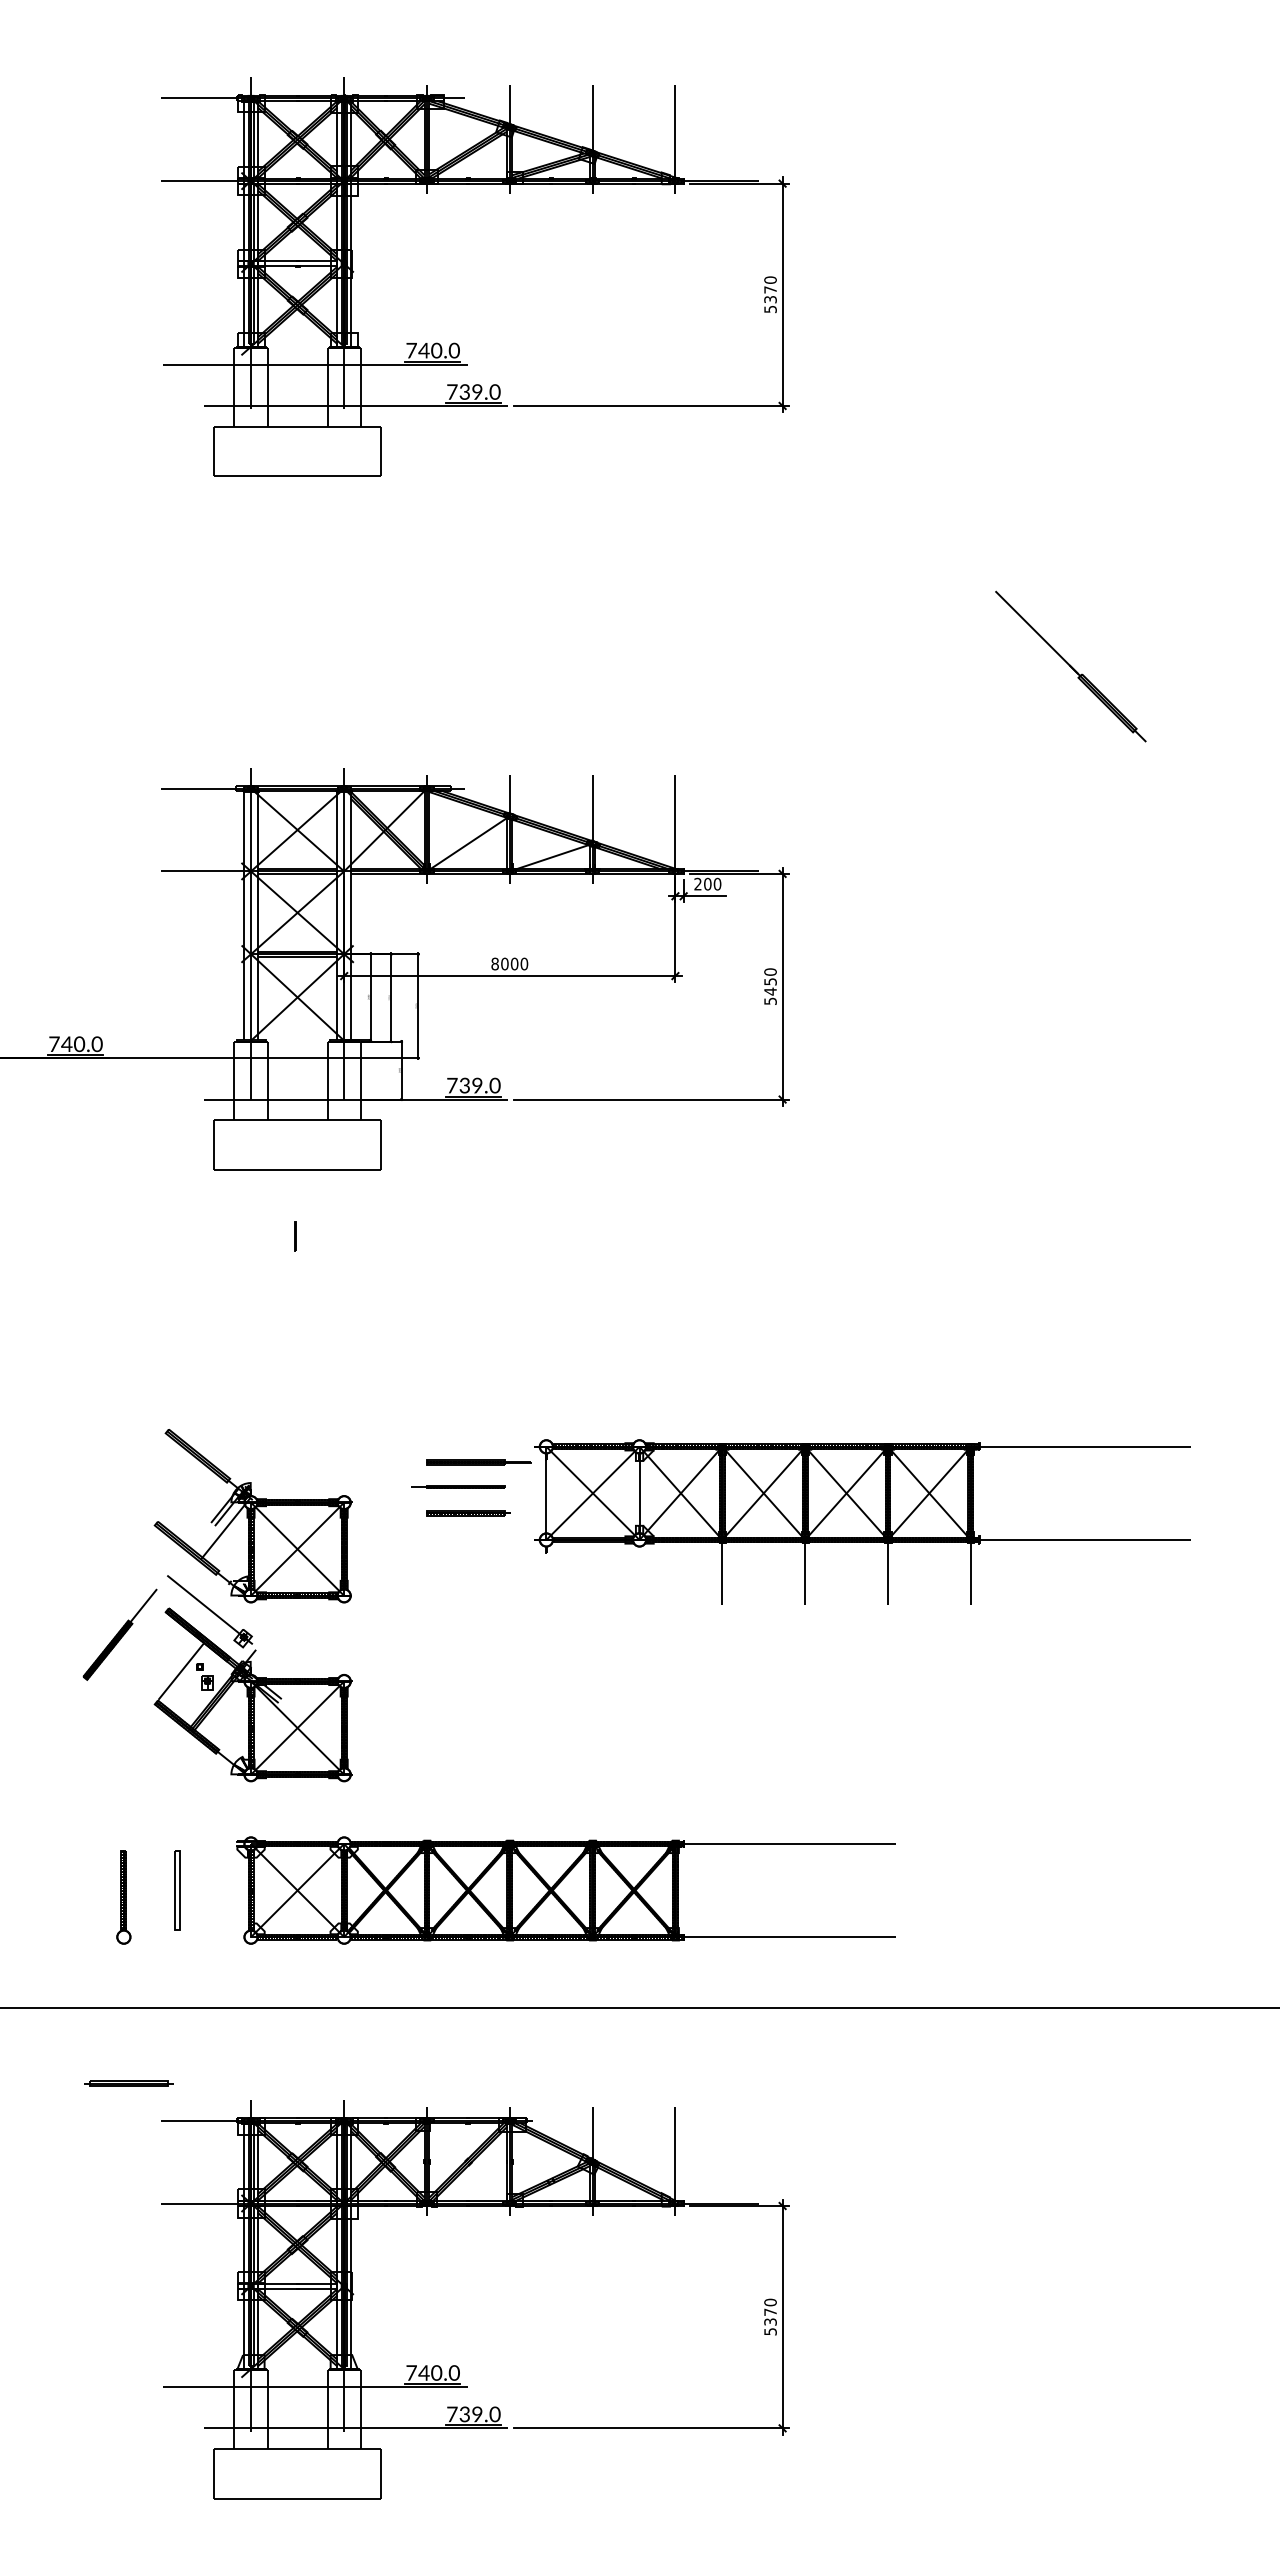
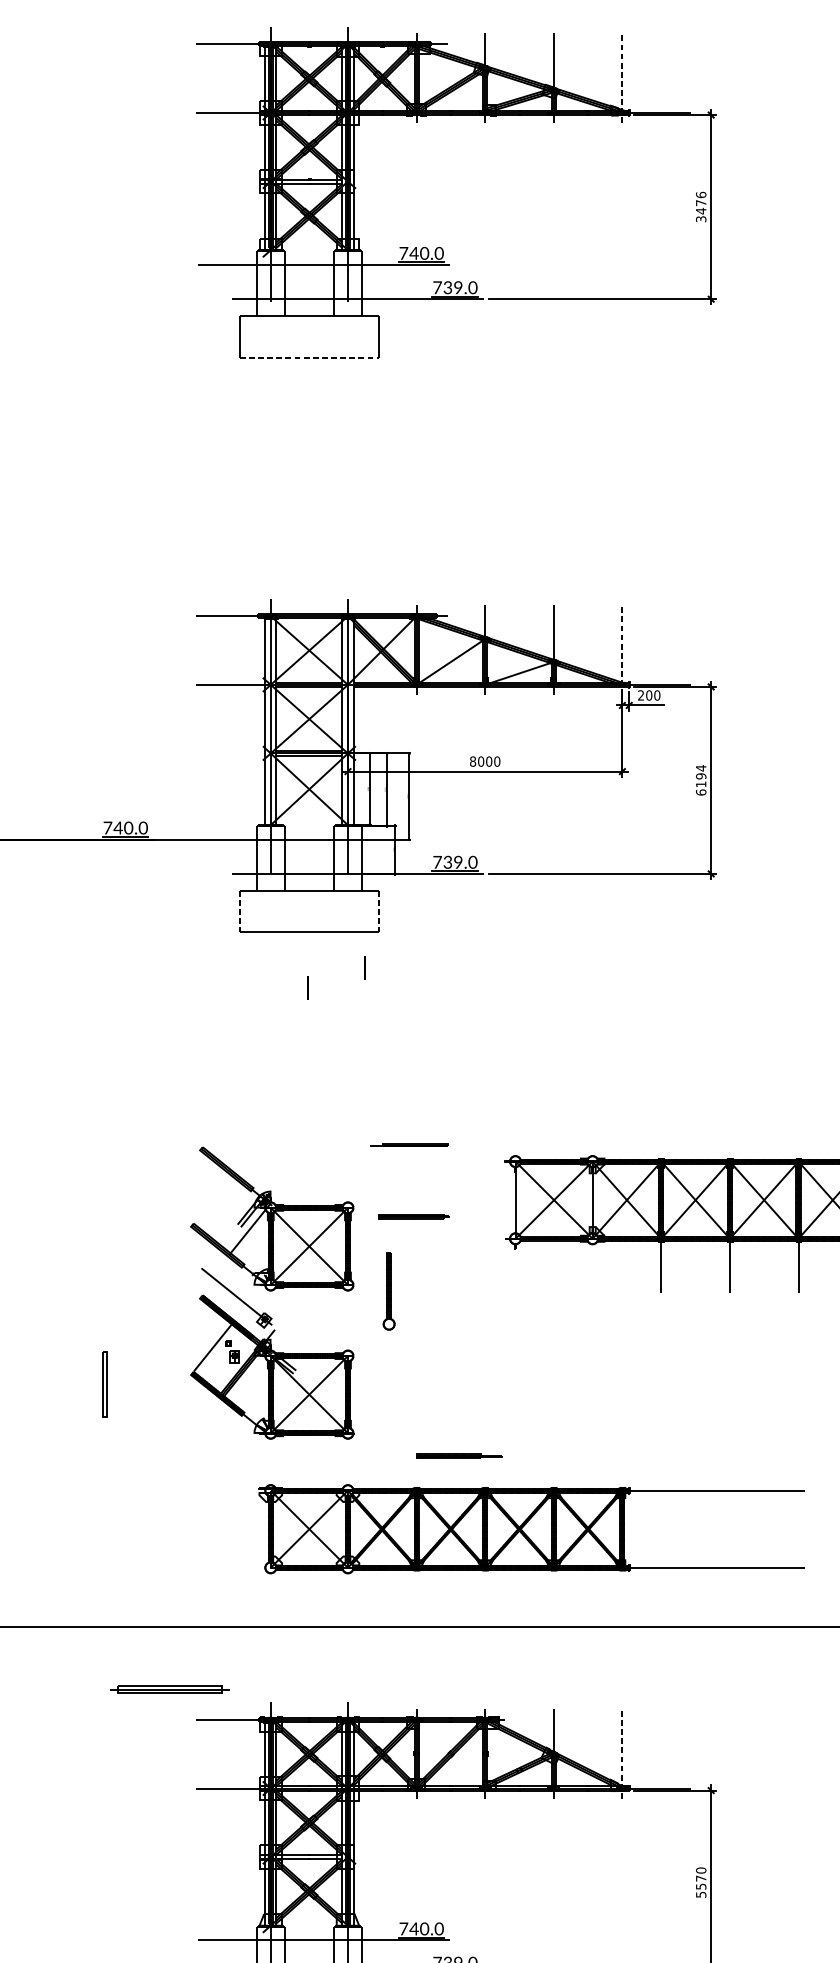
line: (675, 138) -> (622, 77), solid -> dashed
text: (770, 294) -> (701, 206), 5370 -> 3476
line: (297, 476) -> (309, 357), solid -> dashed
line: (675, 829) -> (622, 650), solid -> dashed
text: (770, 986) -> (701, 780), 5450 -> 6194
line: (213, 1145) -> (239, 911), solid -> dashed
line: (381, 1145) -> (378, 911), solid -> dashed
line: (364, 1213) -> (364, 968), added
part: (478, 1462) -> (459, 1456), moved
line: (458, 1486) -> (409, 1144), moved
part: (468, 1513) -> (413, 1216), moved
part: (119, 1634) -> (161, 1317), removed
part: (177, 1890) -> (105, 1384), moved
part: (123, 1897) -> (388, 1291), moved
part: (128, 2083) -> (169, 1689), size x1.6
line: (675, 2161) -> (622, 1753), solid -> dashed
text: (769, 2321) -> (700, 1886), 5370 -> 5570

